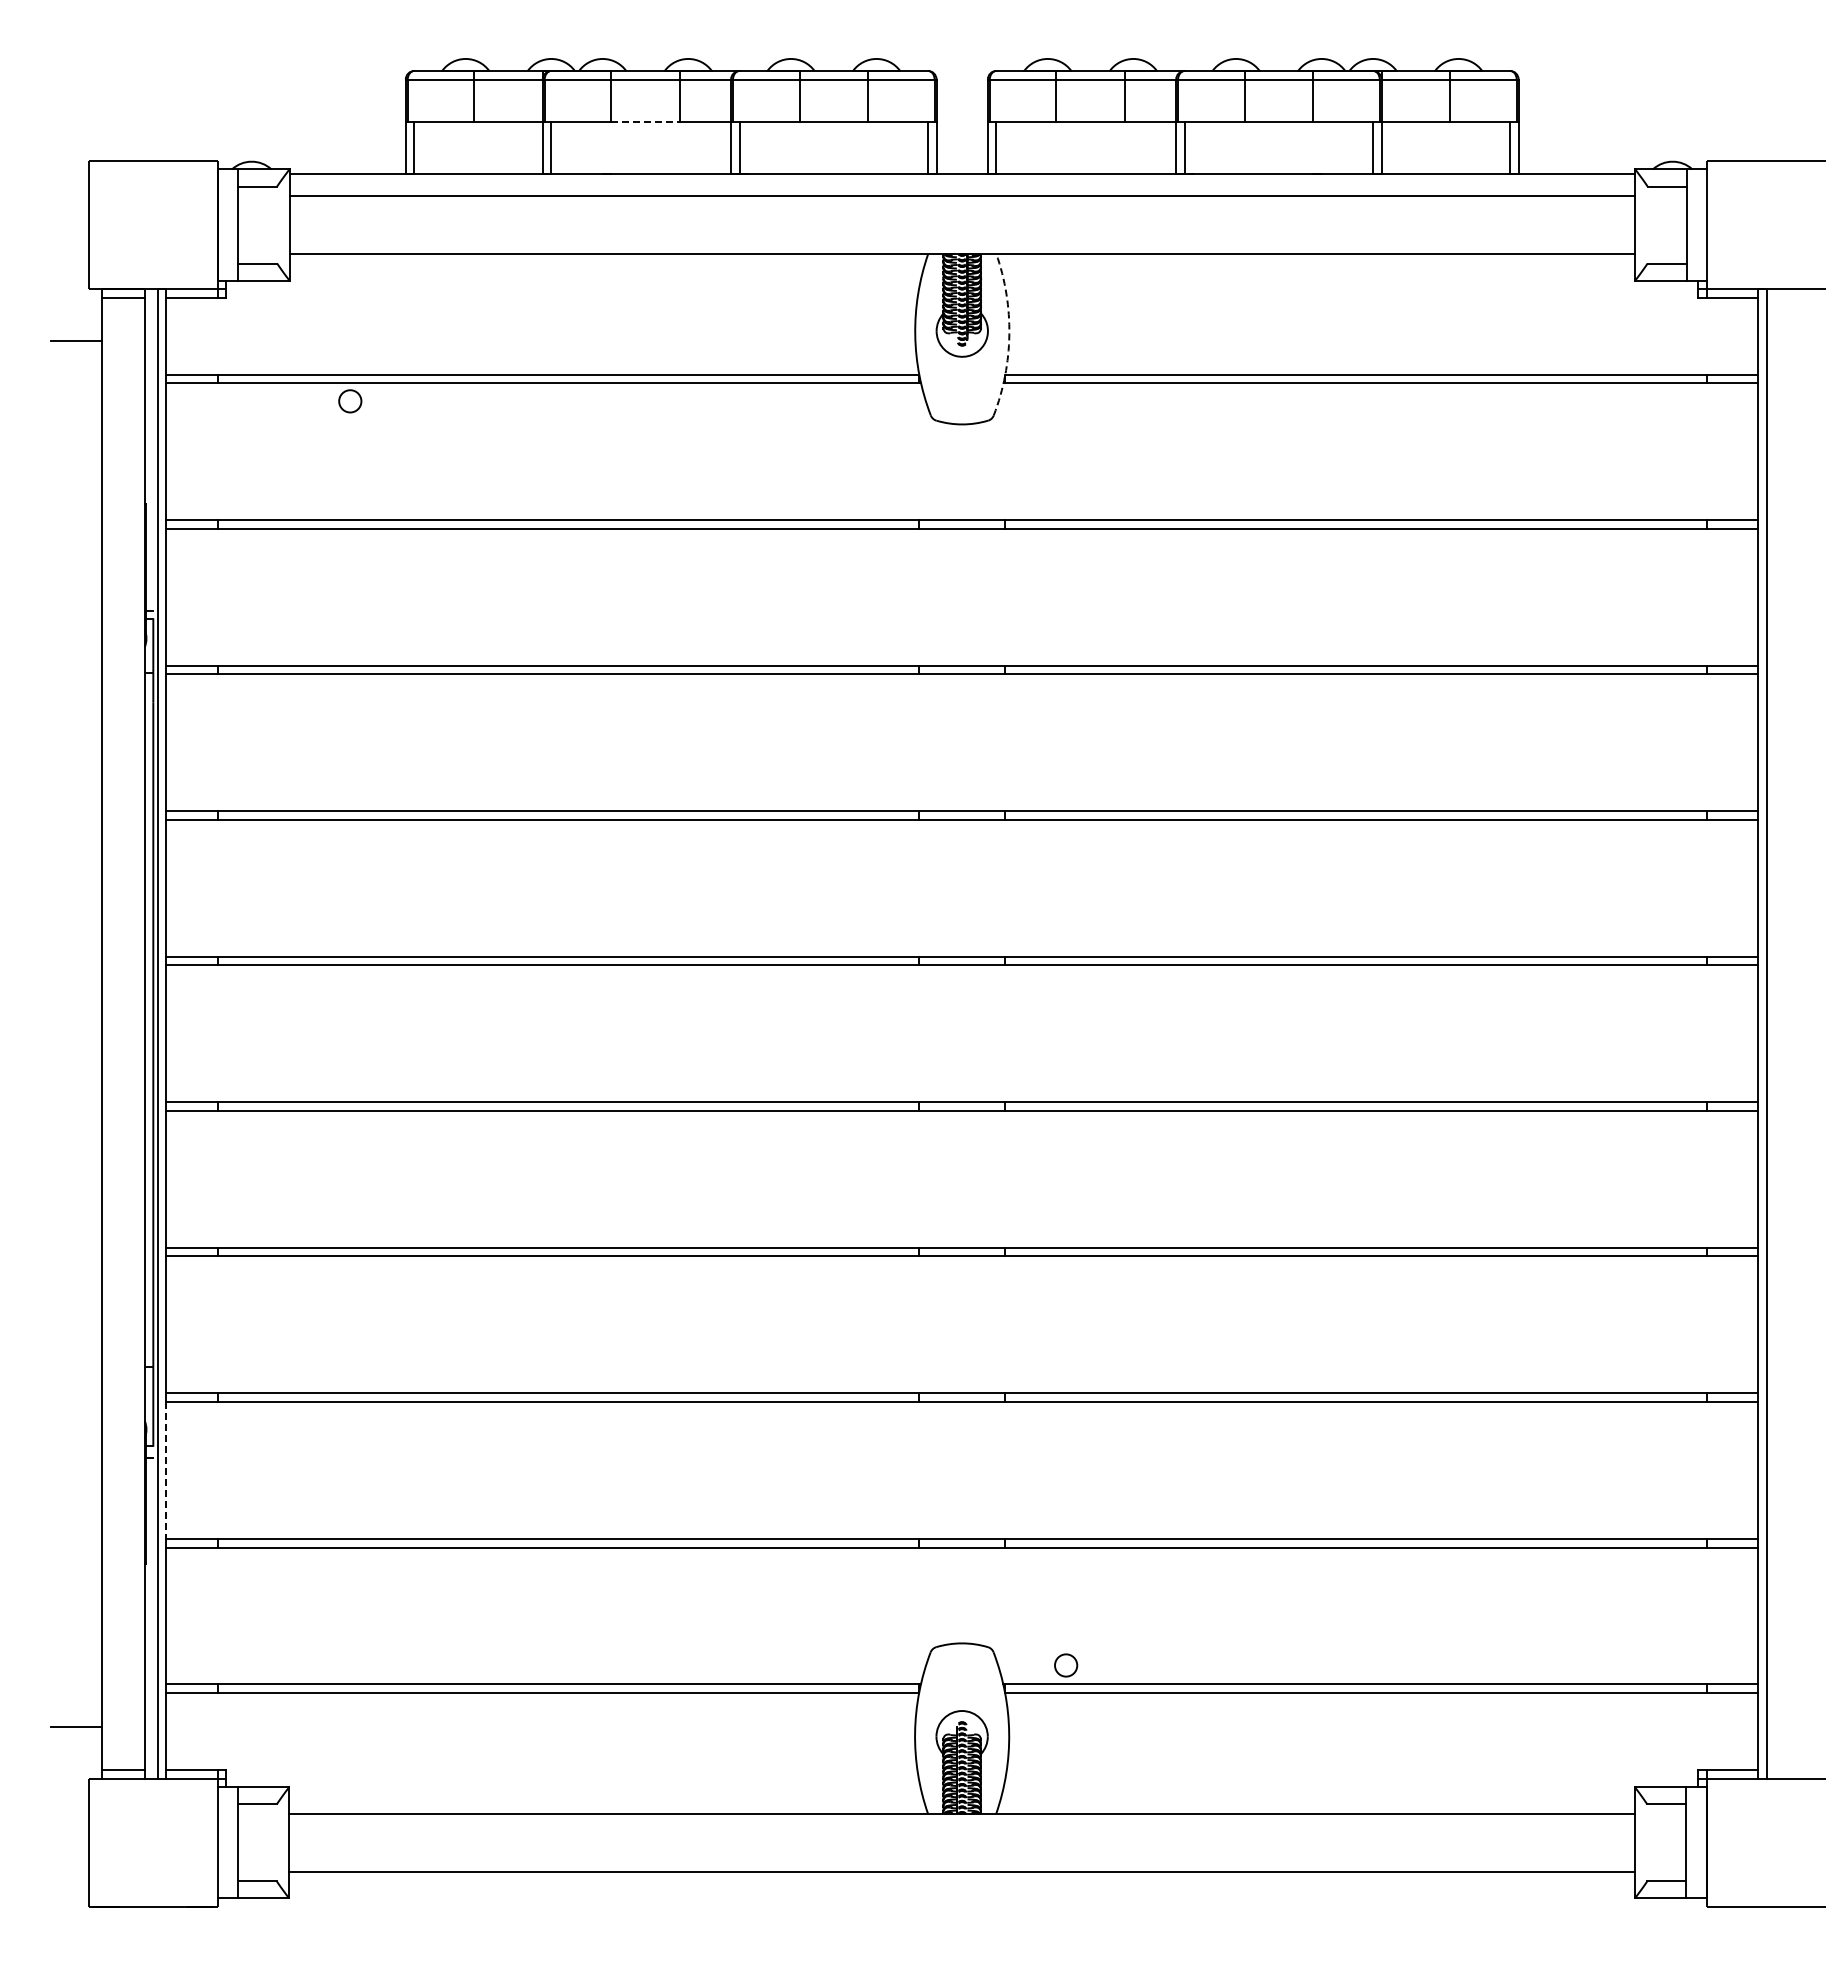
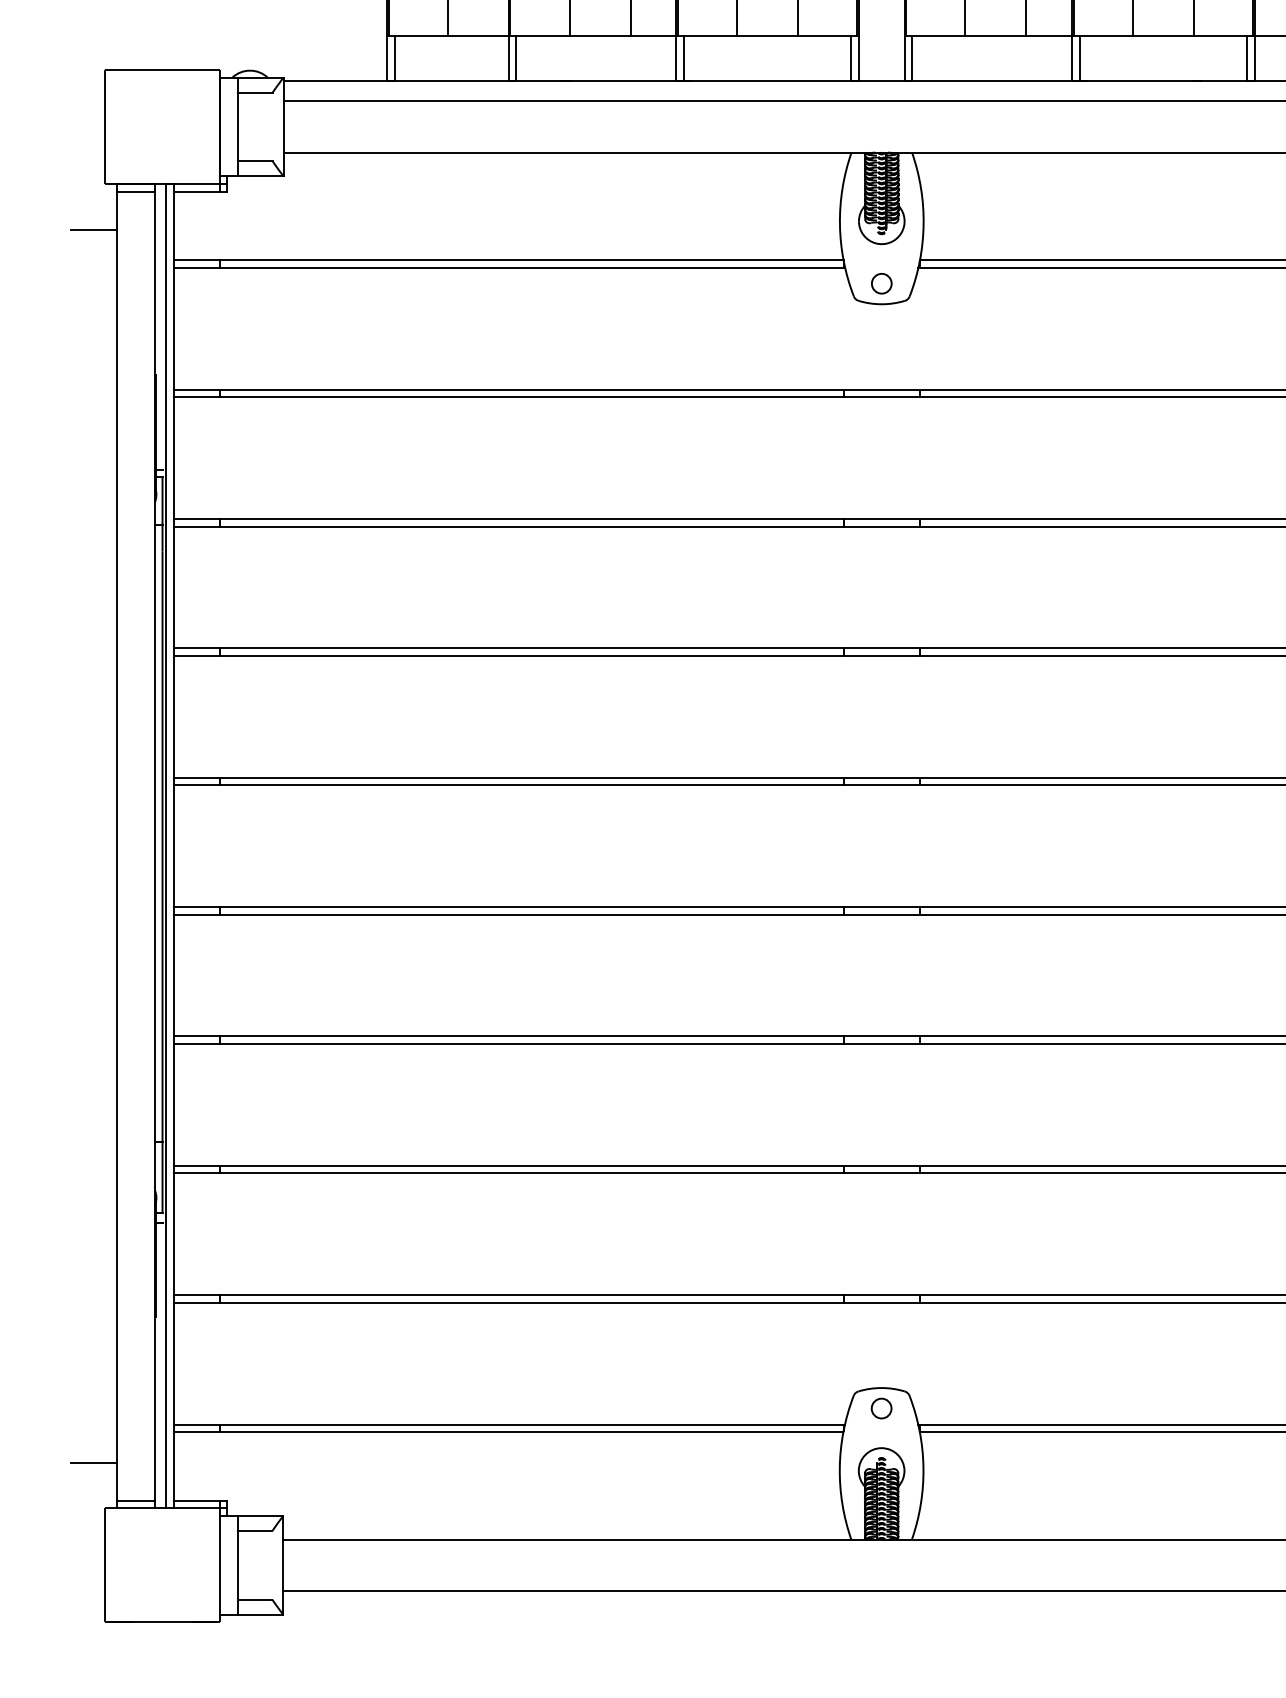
line: (646, 122) -> (601, 35), dashed -> solid
arc: (1009, 334) -> (923, 224), dashed -> solid
part: (350, 401) -> (881, 283), moved
line: (166, 1470) -> (174, 1234), dashed -> solid
part: (1066, 1665) -> (881, 1408), moved

